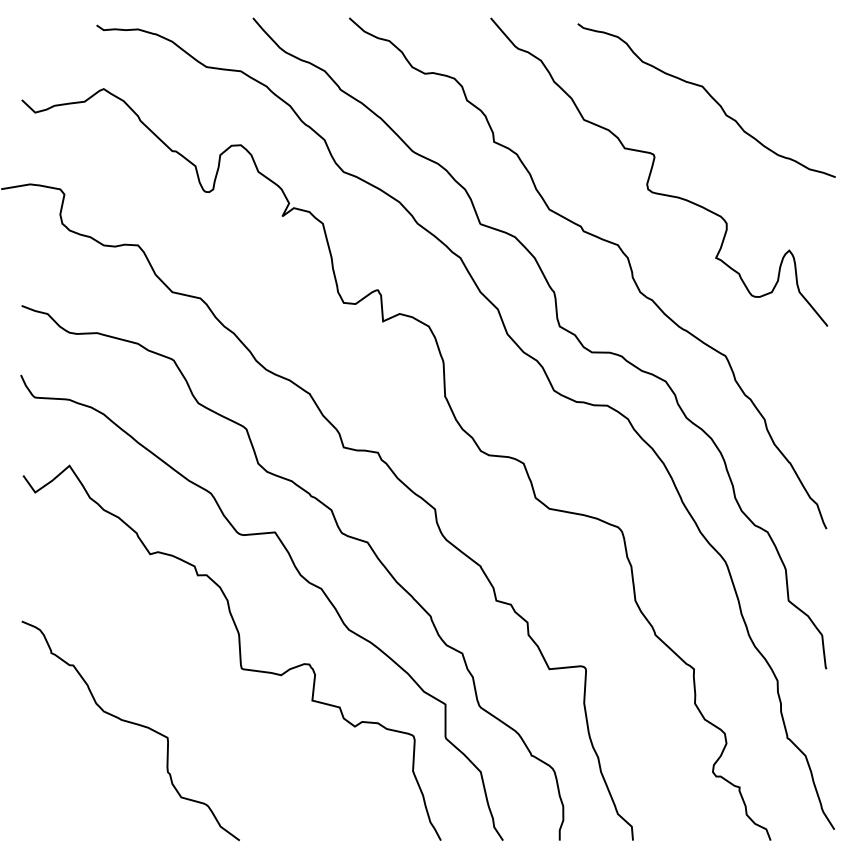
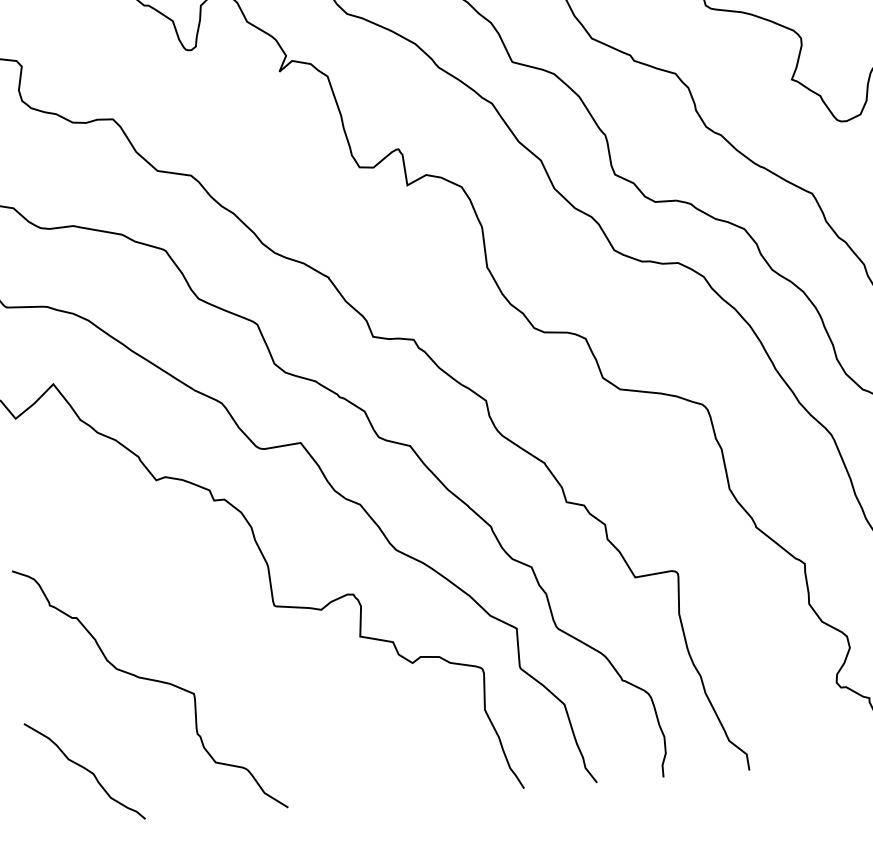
curve: (69, 794) -> (84, 769), added

